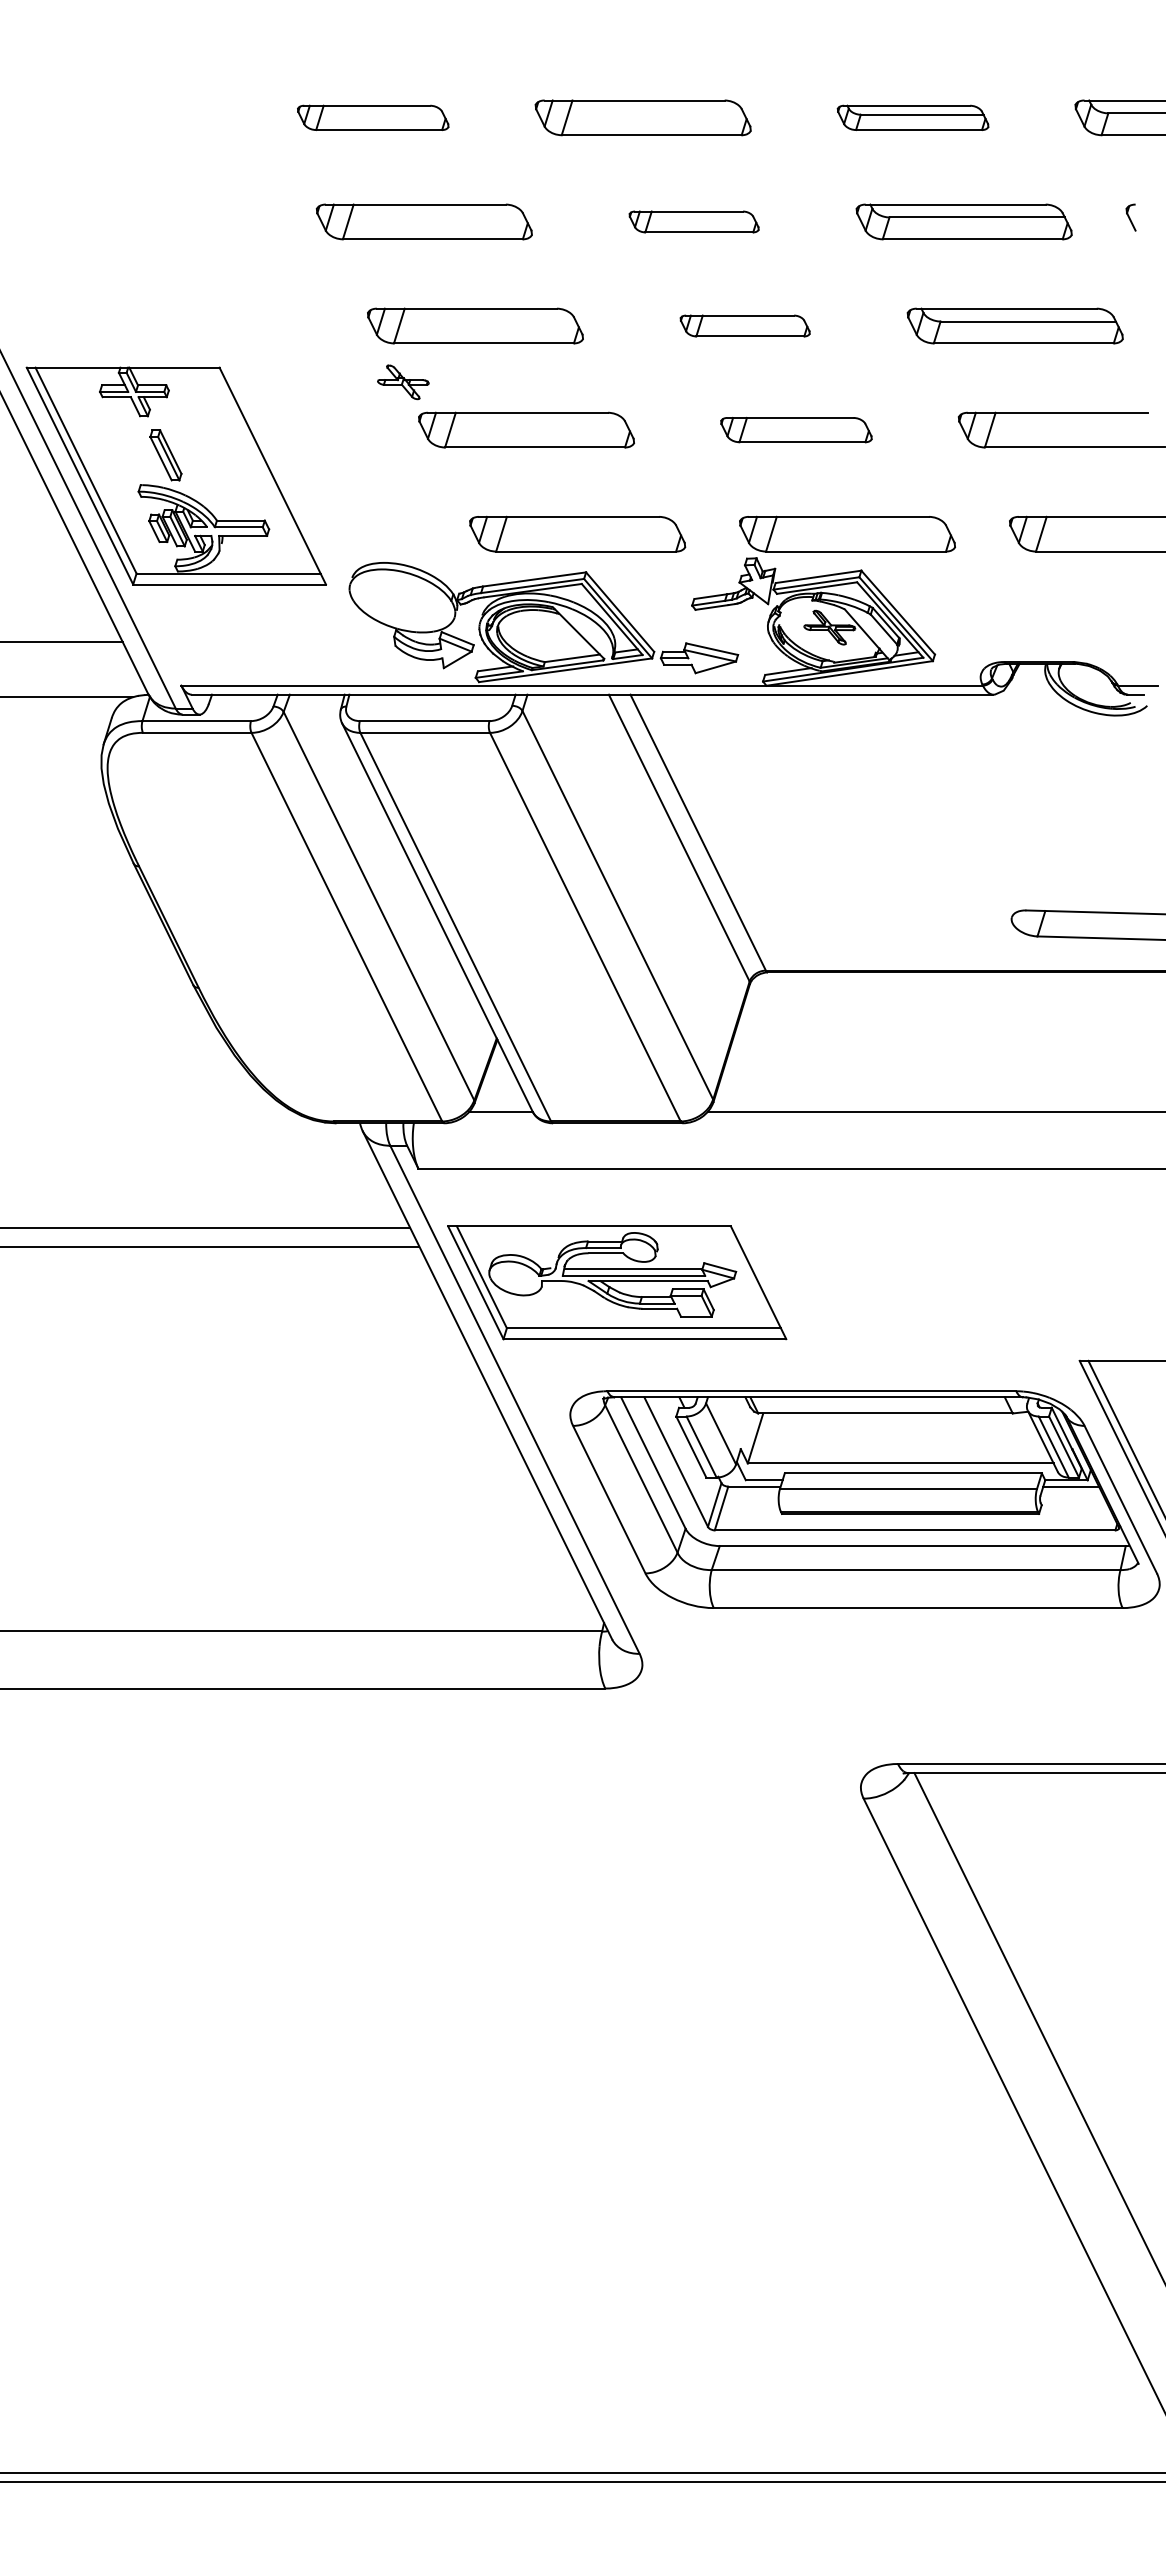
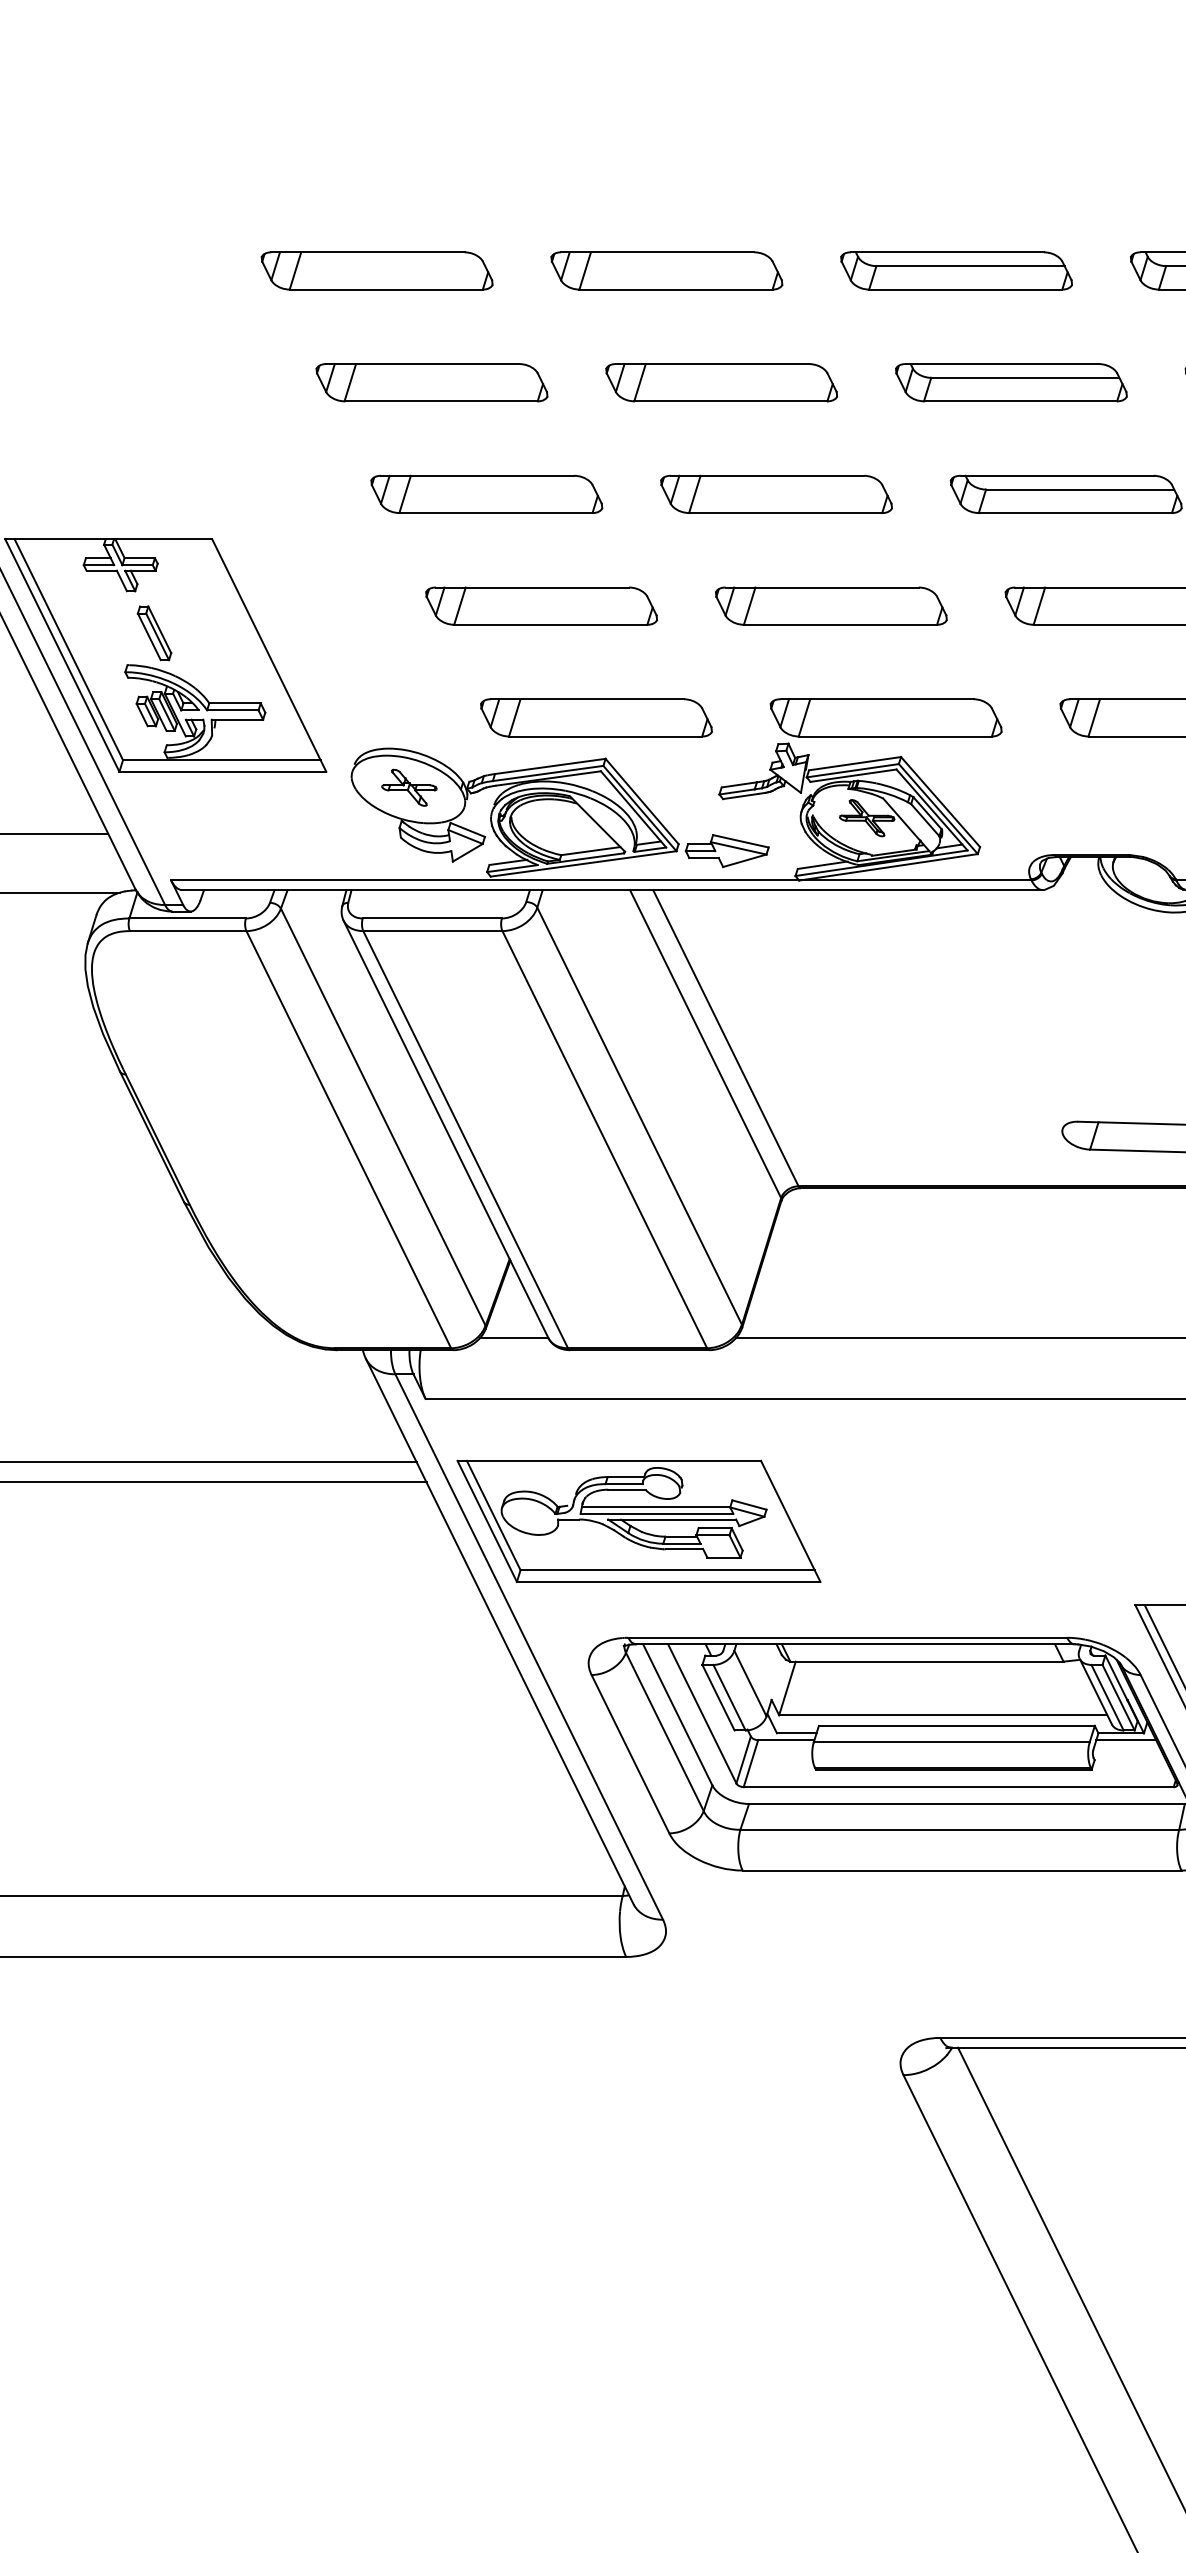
part: (372, 117) -> (376, 270), size x1.43
part: (912, 117) -> (955, 270), size x1.43
part: (693, 221) -> (720, 382), size x1.67
part: (744, 325) -> (775, 493), size x1.67
part: (403, 382) -> (409, 787), moved
part: (796, 429) -> (831, 605), size x1.43

